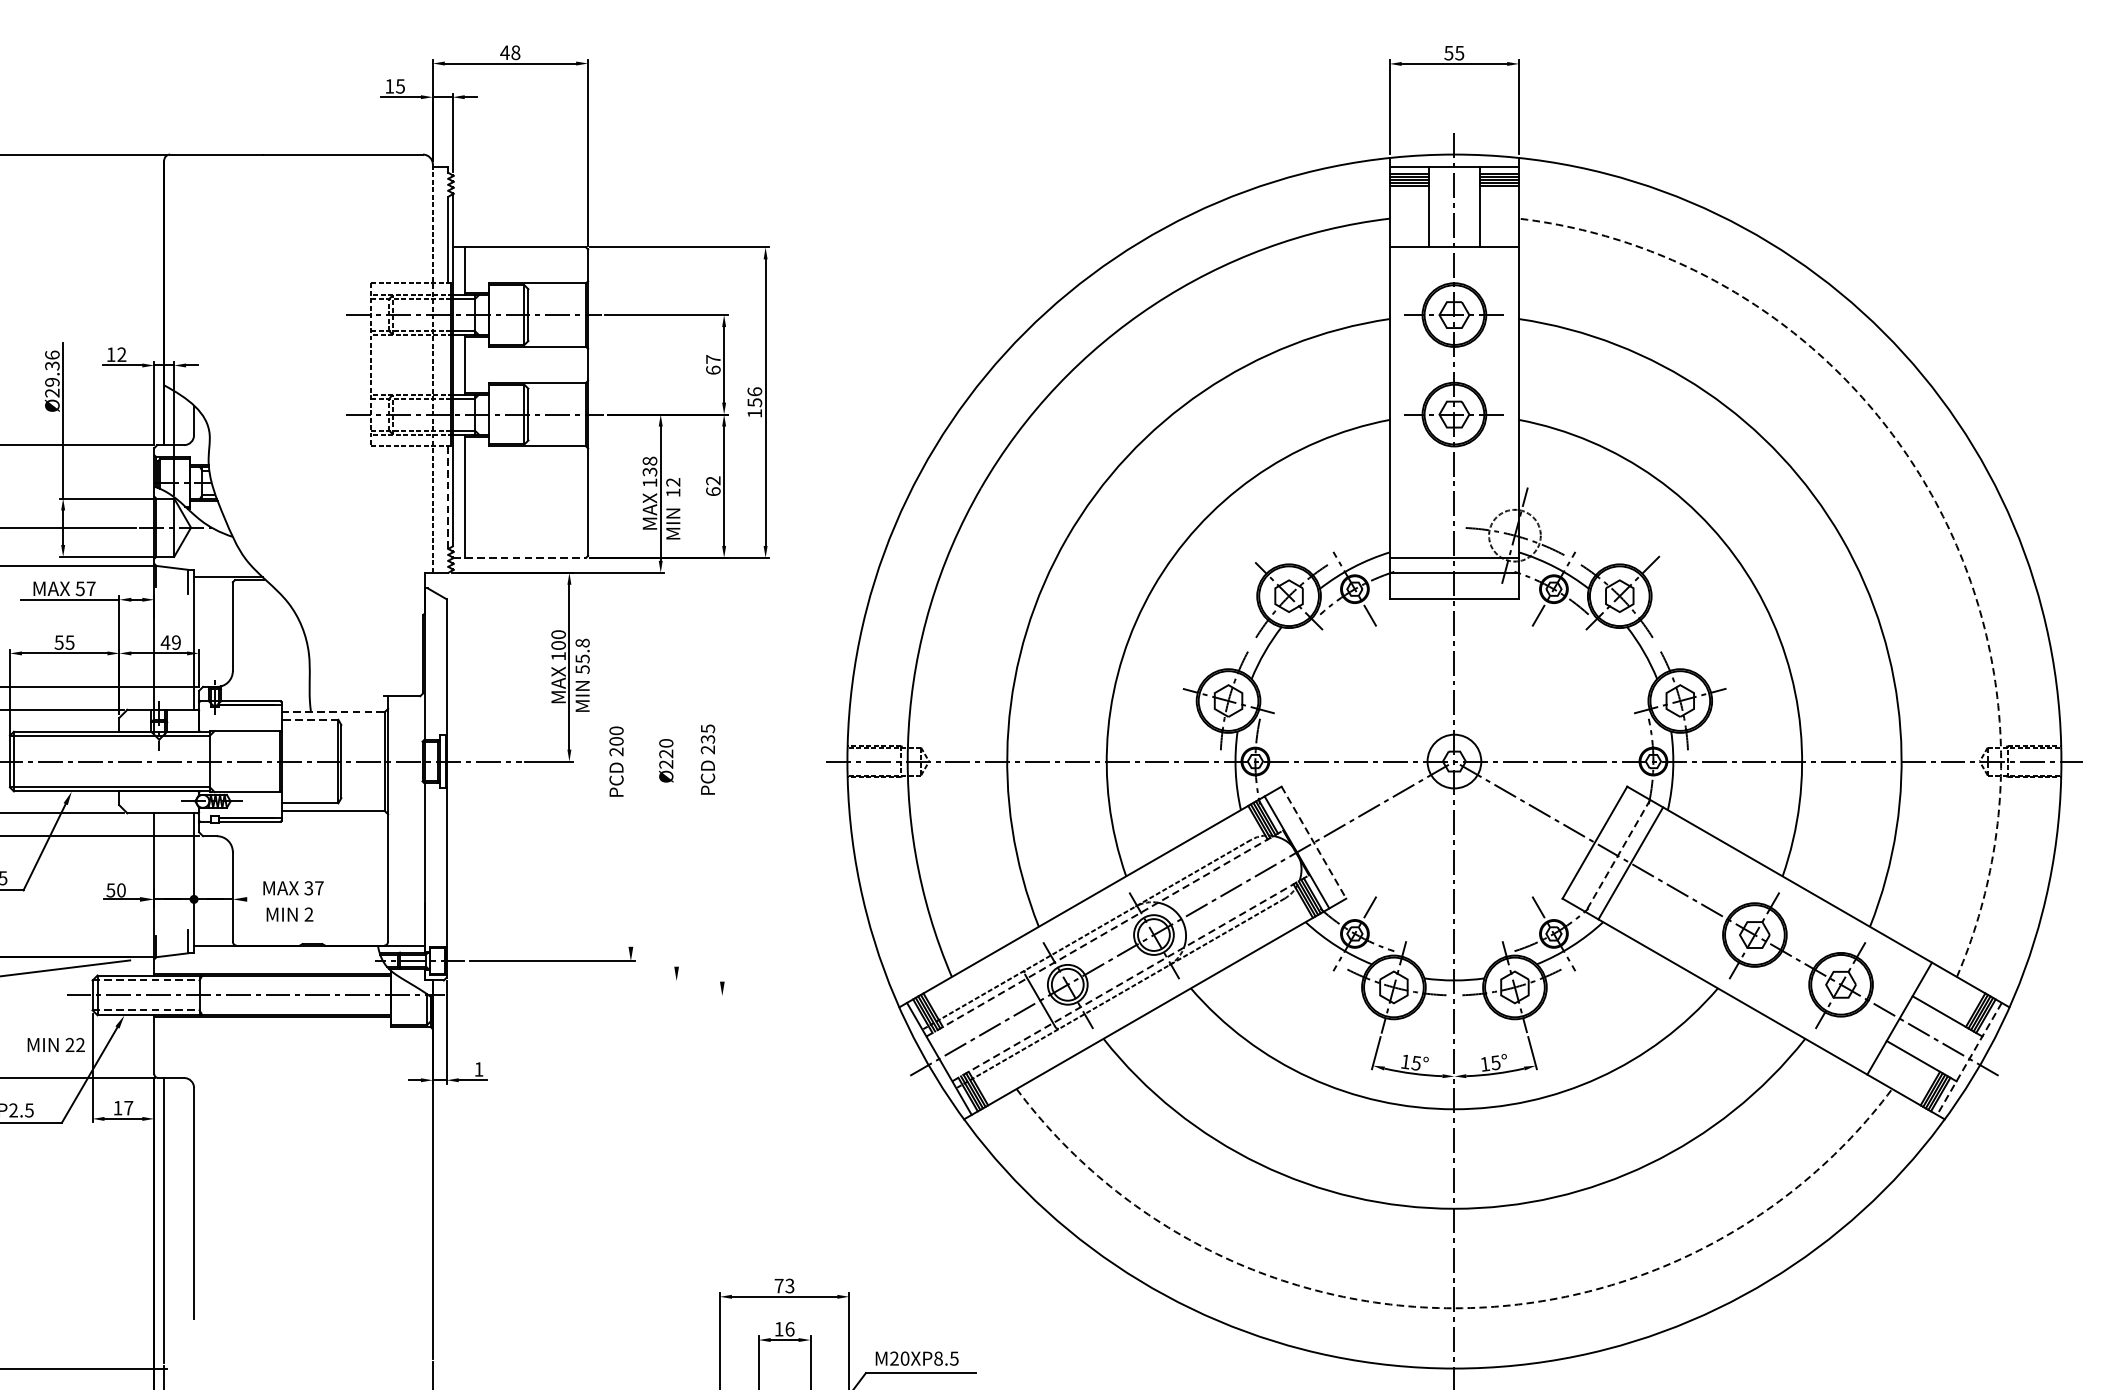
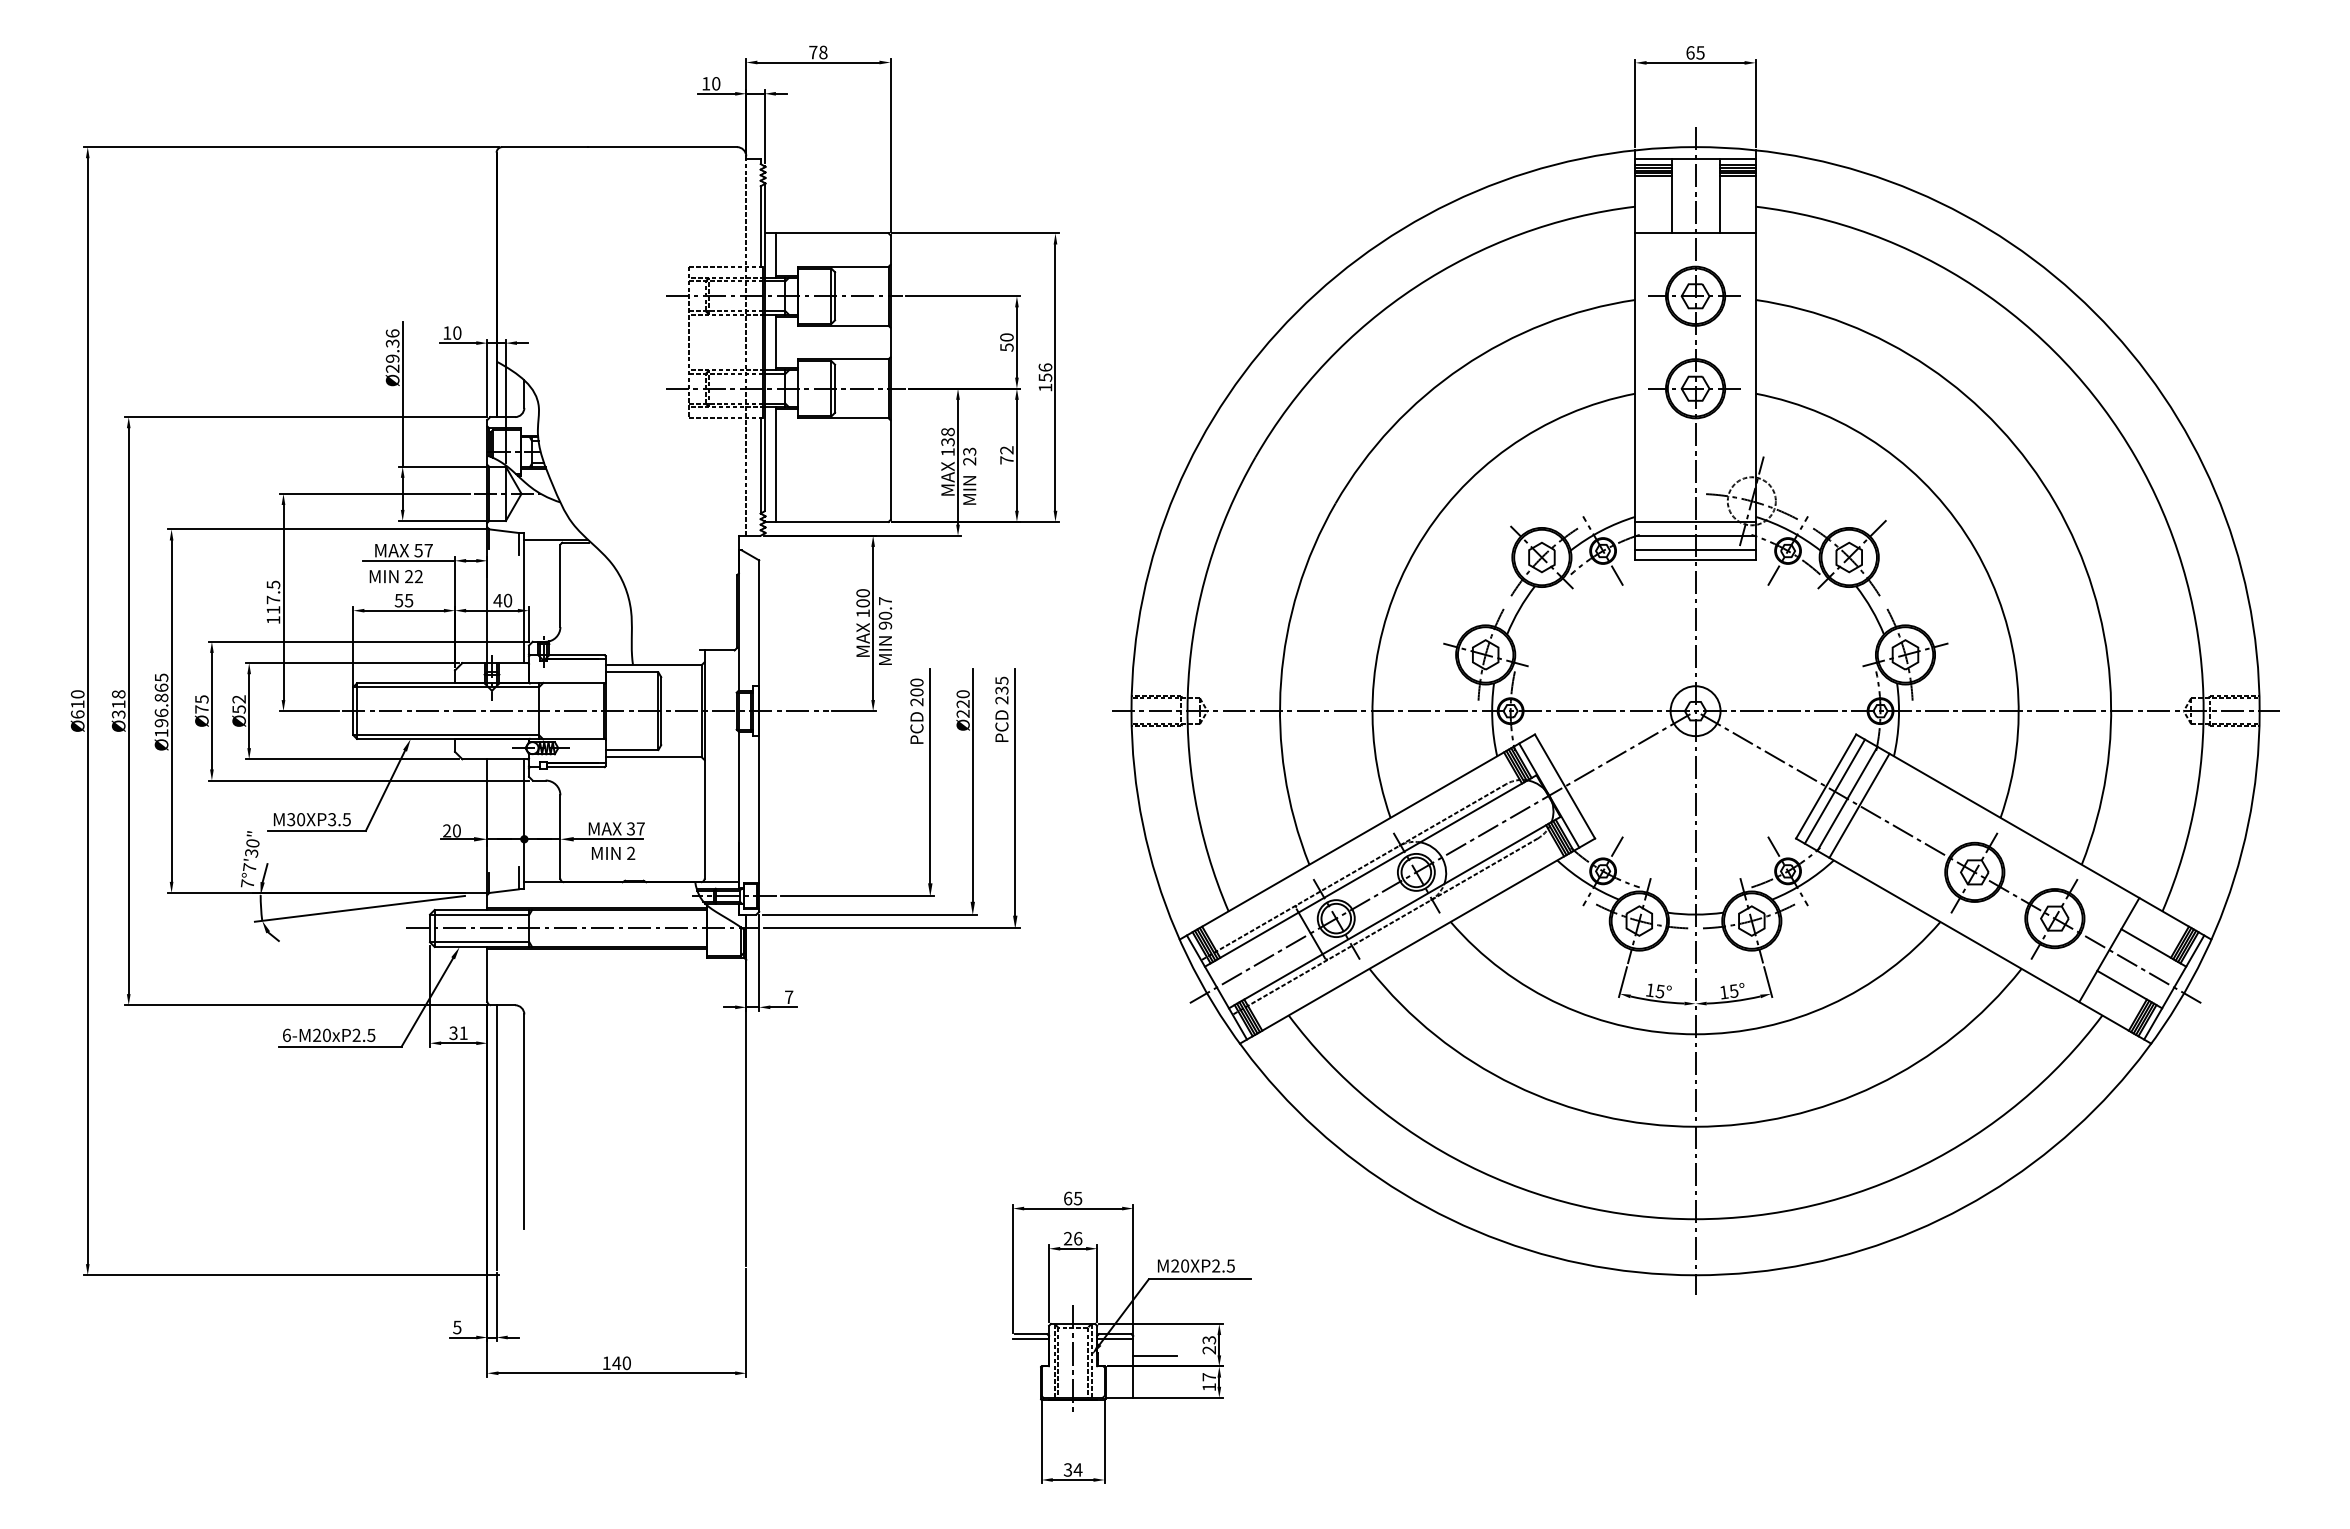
text: (504, 52) -> (812, 52), 48 -> 78
text: (1448, 52) -> (1690, 52), 55 -> 65
text: (400, 86) -> (716, 83), 15 -> 10
text: (122, 354) -> (457, 332), 12 -> 10
text: (712, 364) -> (1006, 342), 67 -> 50
text: (673, 487) -> (969, 456), 12 -> 23
arc: (1927, 488) -> (2135, 457), dashed -> solid
text: (712, 491) -> (1006, 460), 62 -> 72
line: (448, 497) -> (760, 465), dashed -> solid
line: (520, 557) -> (827, 521), dashed -> solid
line: (1454, 588) -> (1695, 550), added
text: (175, 642) -> (507, 600), 49 -> 40
text: (582, 656) -> (885, 613), 55.8 -> 90.7
line: (334, 711) -> (654, 664), dashed -> solid
line: (309, 719) -> (631, 672), dashed -> solid
line: (631, 830) -> (930, 775), added
line: (676, 840) -> (972, 784), added
line: (1314, 842) -> (1565, 786), dashed -> solid
line: (722, 847) -> (1015, 791), added
line: (1603, 847) -> (1834, 791), added
line: (1617, 856) -> (1847, 799), dashed -> solid
text: (111, 889) -> (447, 830), 50 -> 20
line: (284, 899) -> (608, 839), added
line: (1105, 933) -> (1371, 870), dashed -> solid
line: (1131, 978) -> (1395, 912), dashed -> solid
line: (145, 980) -> (479, 914), dashed -> solid
line: (566, 980) -> (870, 914), added
line: (589, 995) -> (891, 928), added
line: (145, 1010) -> (479, 942), dashed -> solid
text: (55, 1044) -> (395, 576), moved
line: (1968, 1058) -> (2173, 987), dashed -> solid
text: (479, 1068) -> (789, 996), 1 -> 7
text: (123, 1108) -> (458, 1033), 17 -> 31
text: (785, 1285) -> (1073, 1198), 73 -> 65
arc: (1454, 1308) -> (1695, 1219), dashed -> solid
text: (779, 1329) -> (1068, 1238), 16 -> 26
text: (938, 1358) -> (1216, 1265), M20XP8.5 -> M20XP2.5

